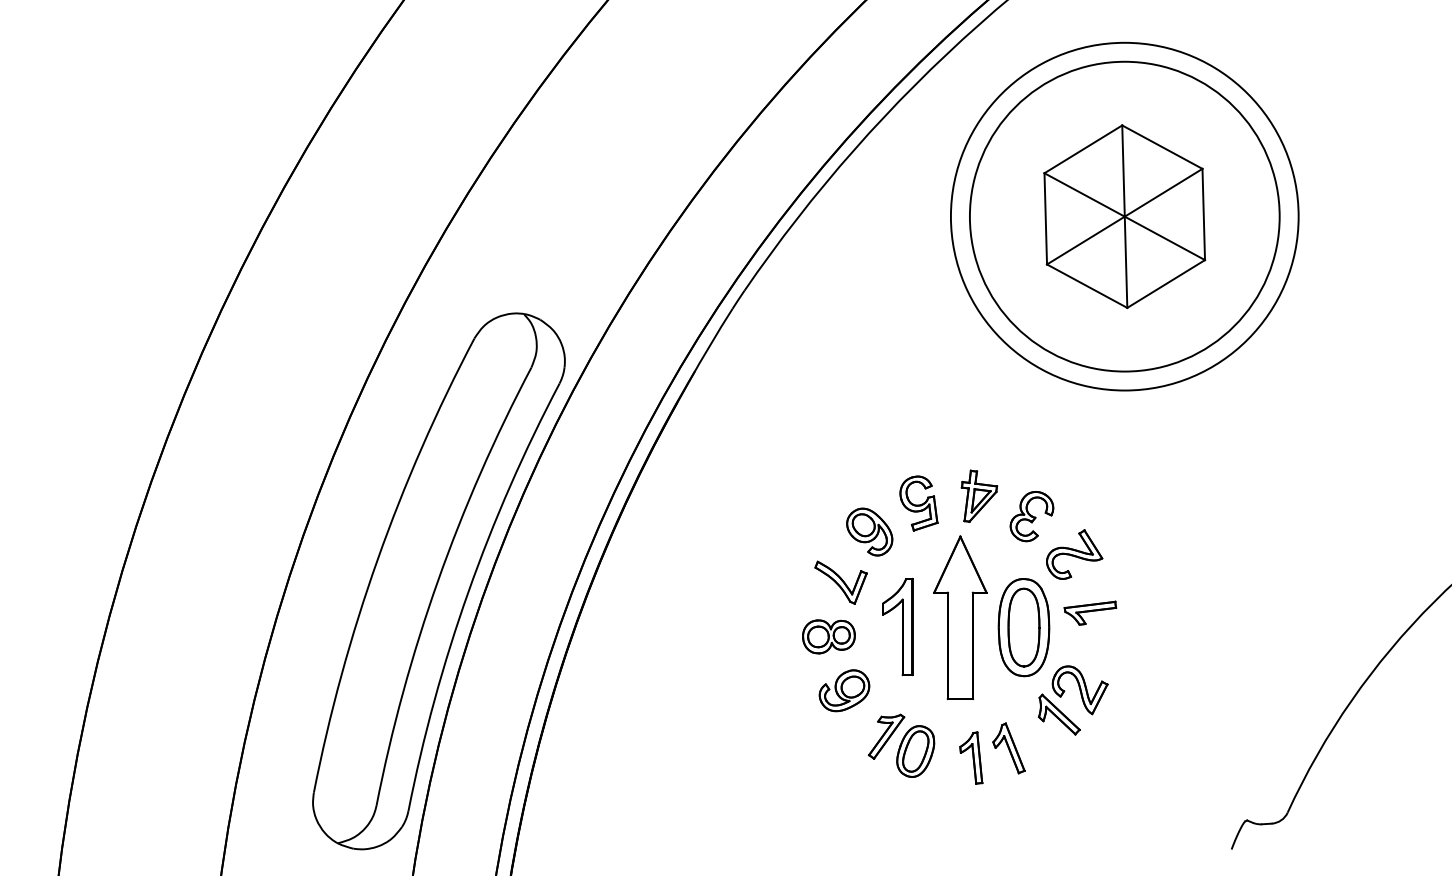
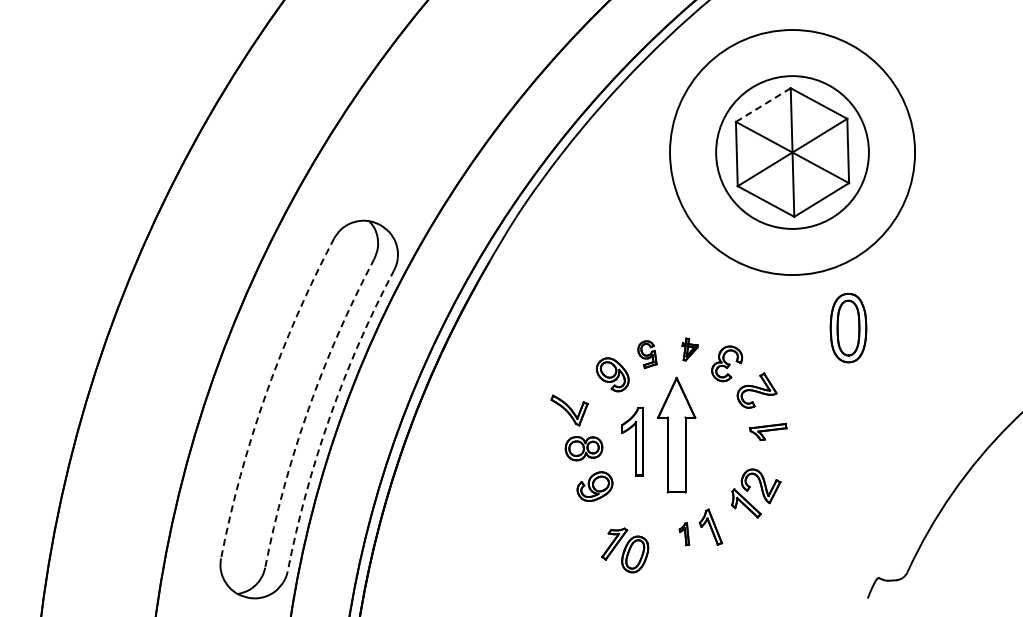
line: (1083, 148) -> (763, 104), solid -> dashed
circle: (1124, 216) -> (792, 152), size x0.7
part: (978, 496) -> (689, 349), size x0.6
part: (918, 503) -> (647, 354), size x0.7
arc: (378, 560) -> (266, 394), solid -> dashed
arc: (437, 581) -> (308, 409), solid -> dashed
part: (840, 582) -> (569, 410), moved
arc: (469, 591) -> (330, 416), solid -> dashed
part: (1023, 626) -> (848, 327), moved
part: (901, 745) -> (625, 550), moved
part: (971, 758) -> (684, 534), size x0.6

